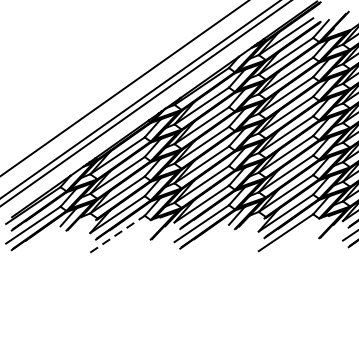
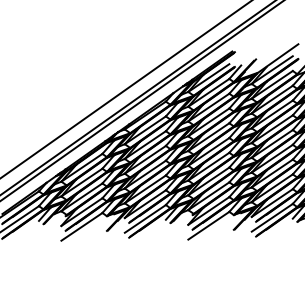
line: (116, 233) -> (81, 226), dashed -> solid

